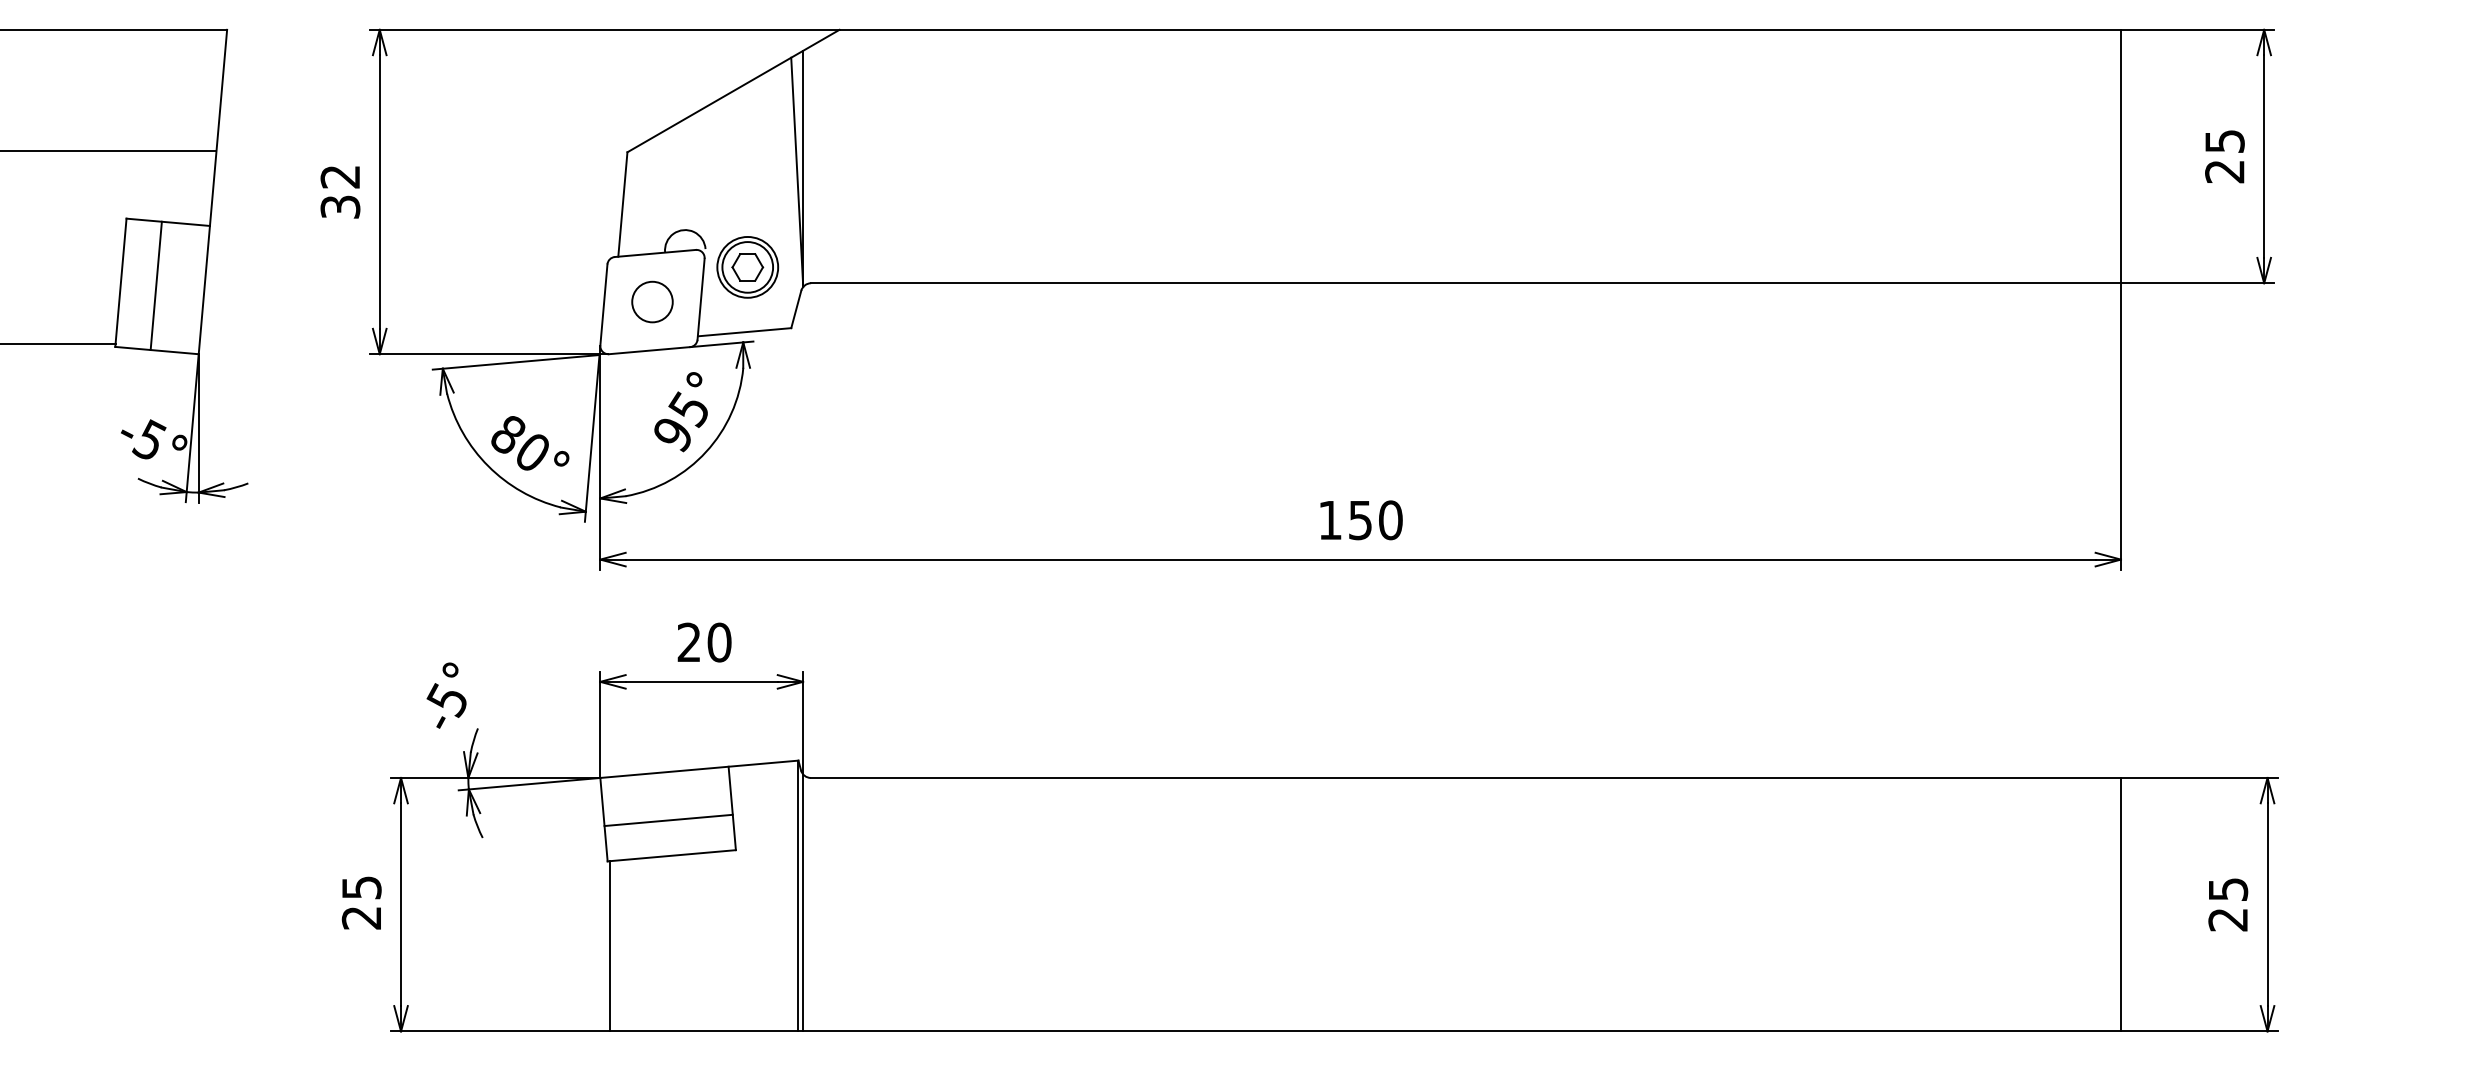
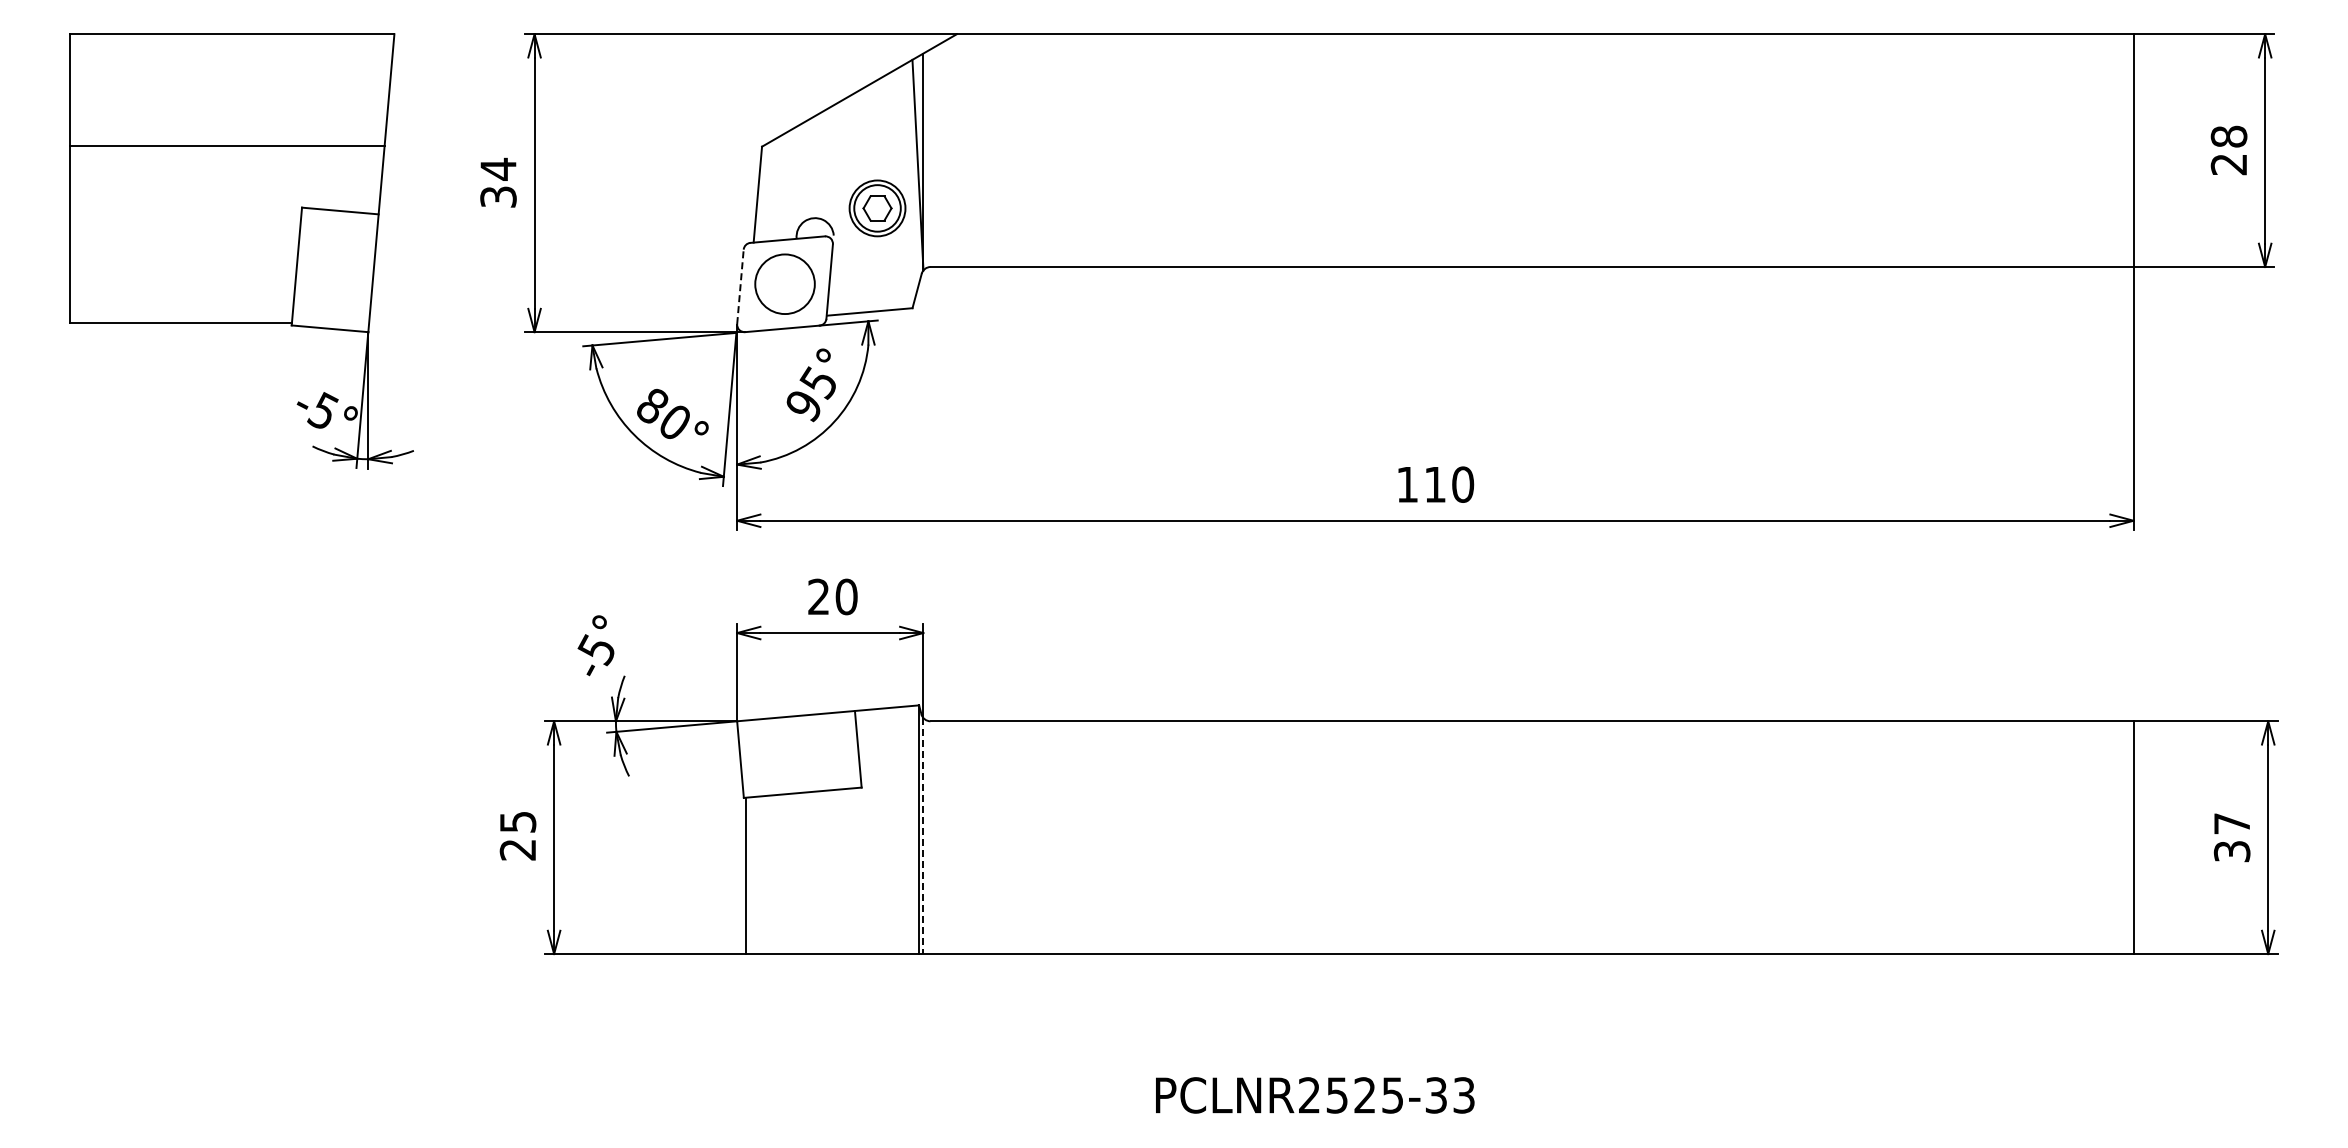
text: (2224, 141) -> (2228, 136), 25 -> 28
text: (340, 176) -> (498, 168), 32 -> 34
part: (747, 267) -> (877, 208), moved
line: (156, 285) -> (329, 269), removed
circle: (651, 301) -> (784, 283), size x1.6
line: (603, 304) -> (740, 286), solid -> dashed
text: (1359, 520) -> (1434, 484), 150 -> 110
line: (668, 820) -> (799, 760), removed
line: (803, 903) -> (923, 836), solid -> dashed
text: (2228, 904) -> (2232, 837), 25 -> 37

